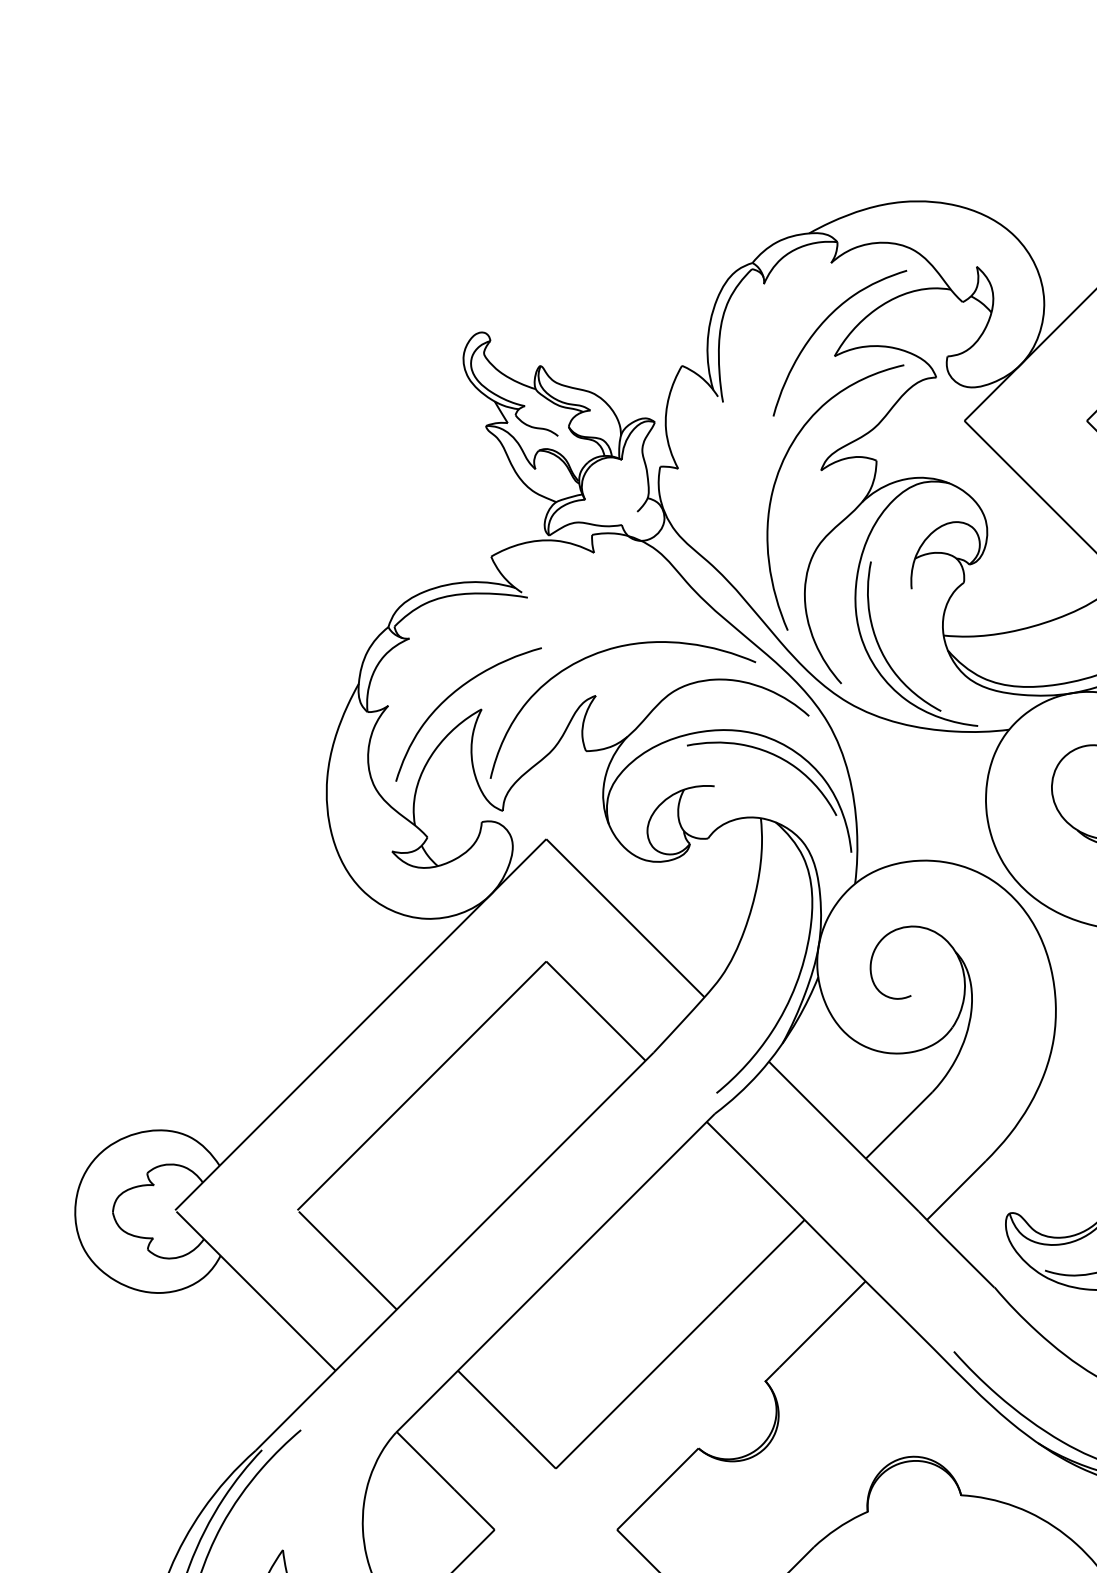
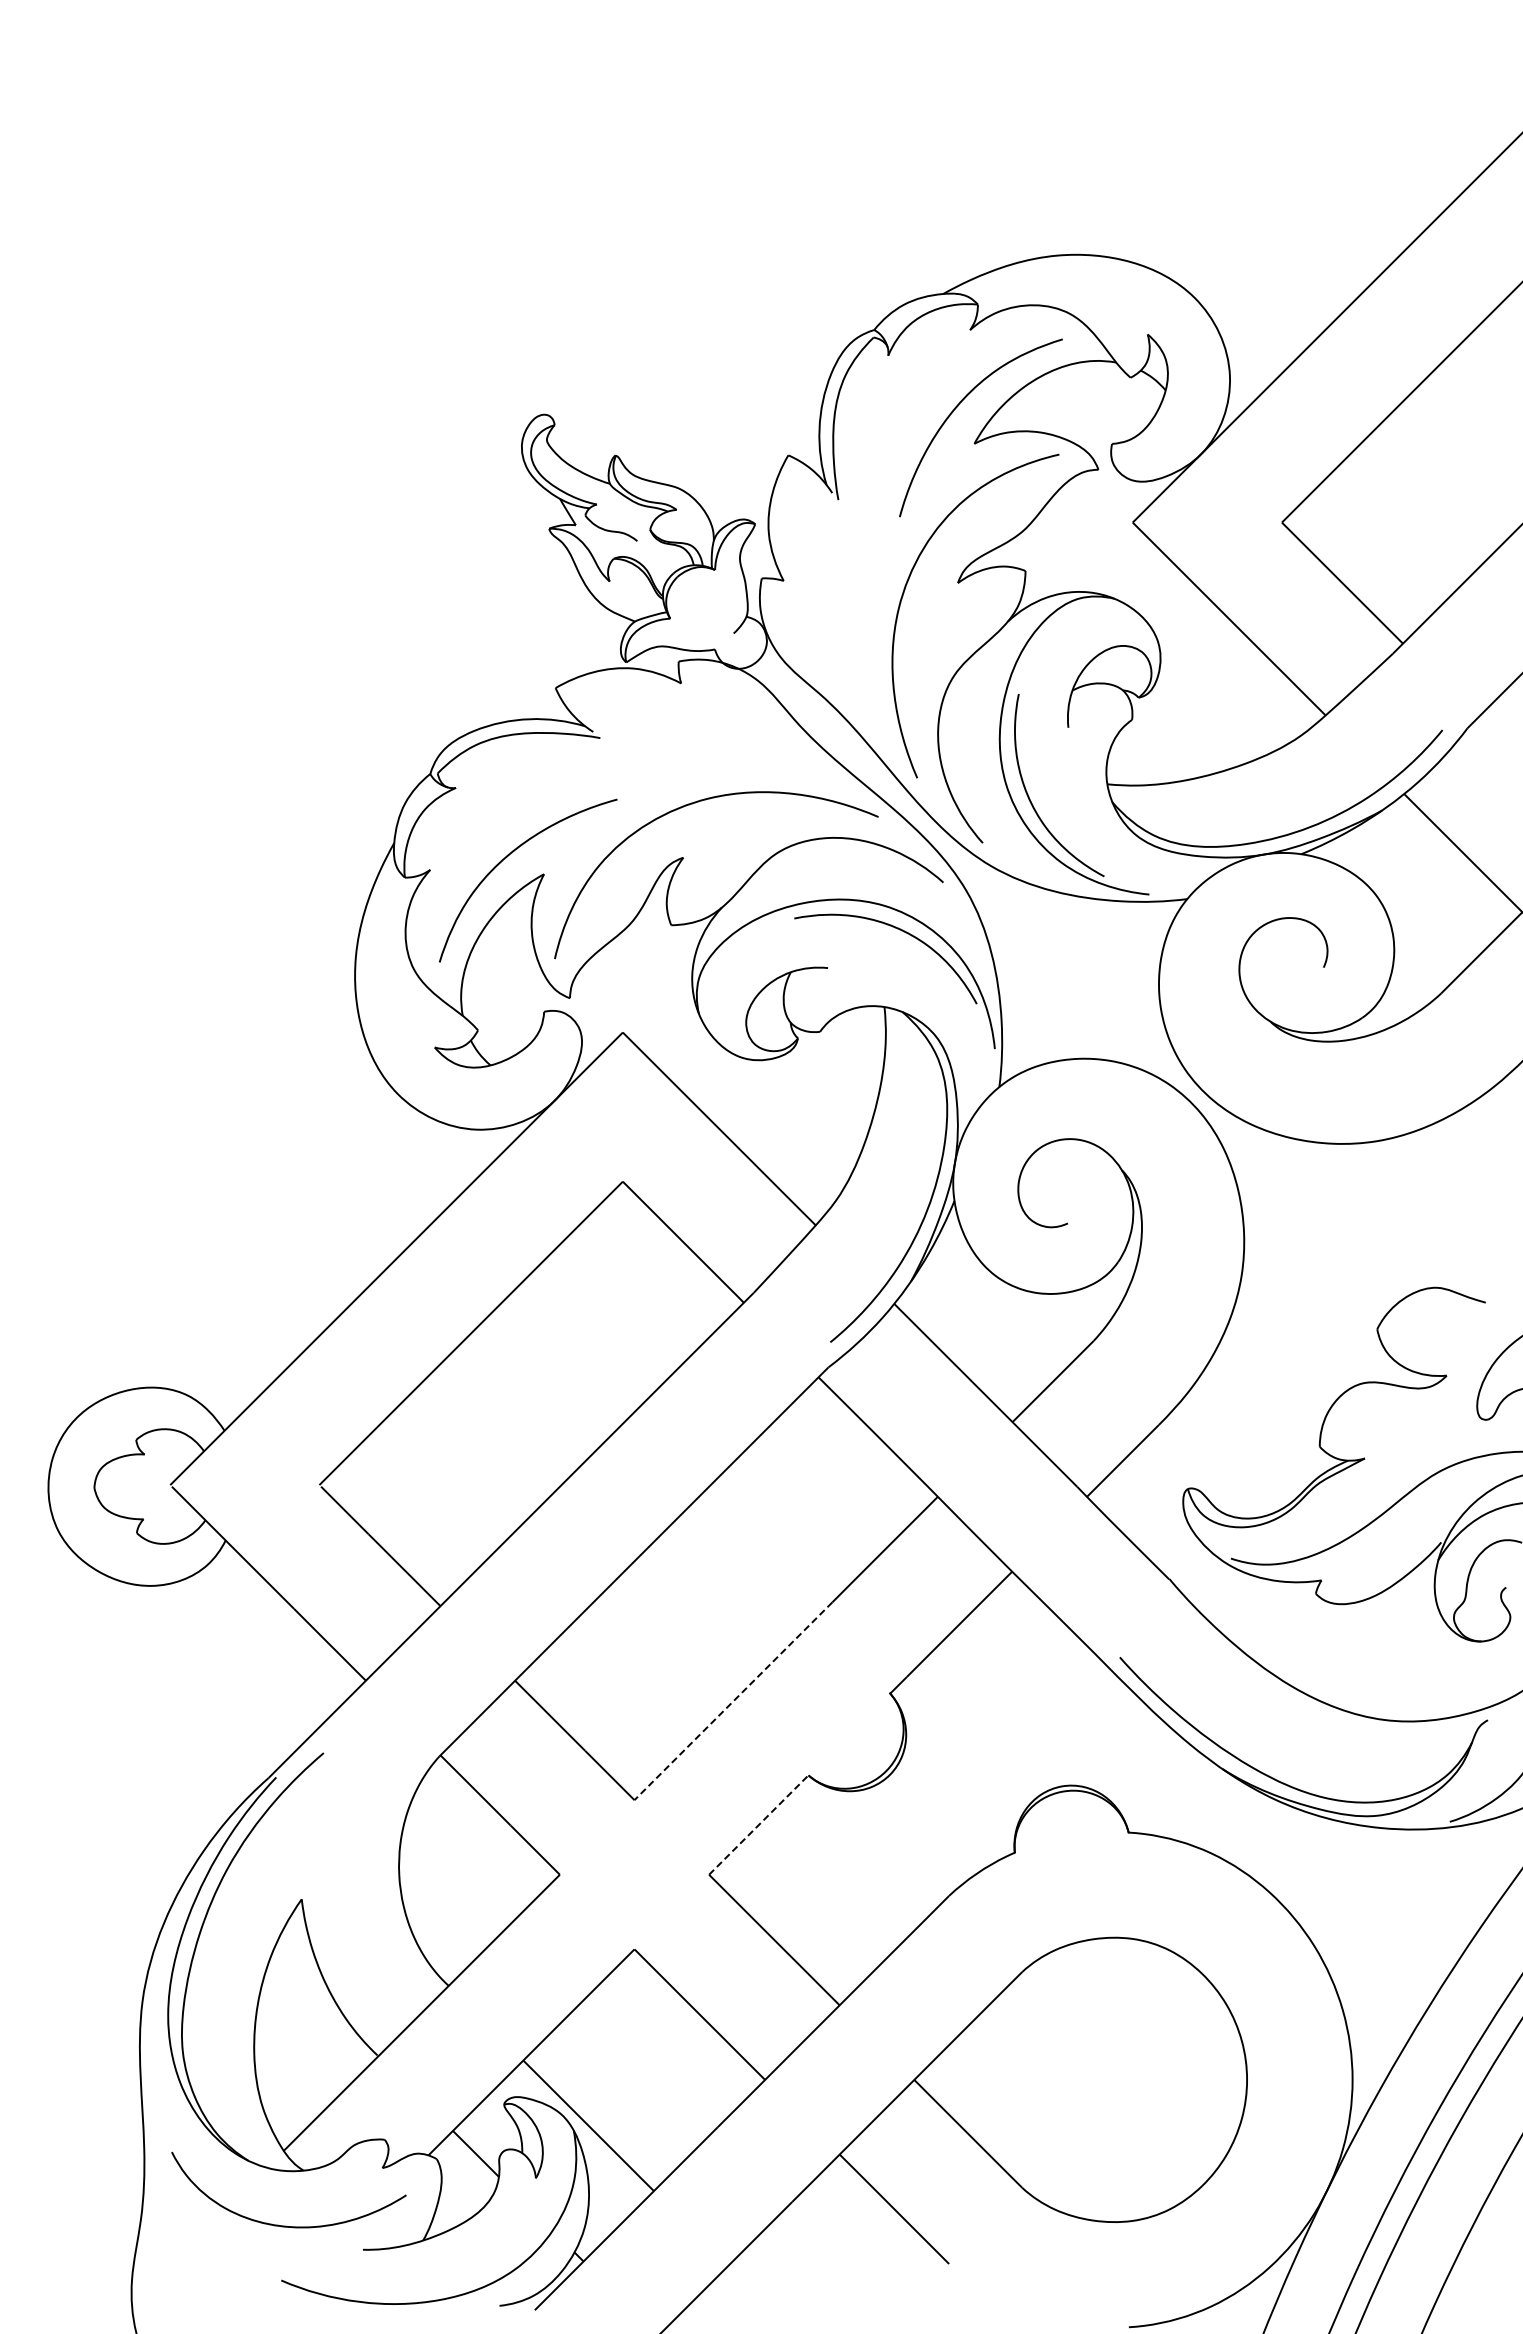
line: (637, 1387) -> (733, 1701), solid -> dashed
line: (658, 1488) -> (759, 1824), solid -> dashed

